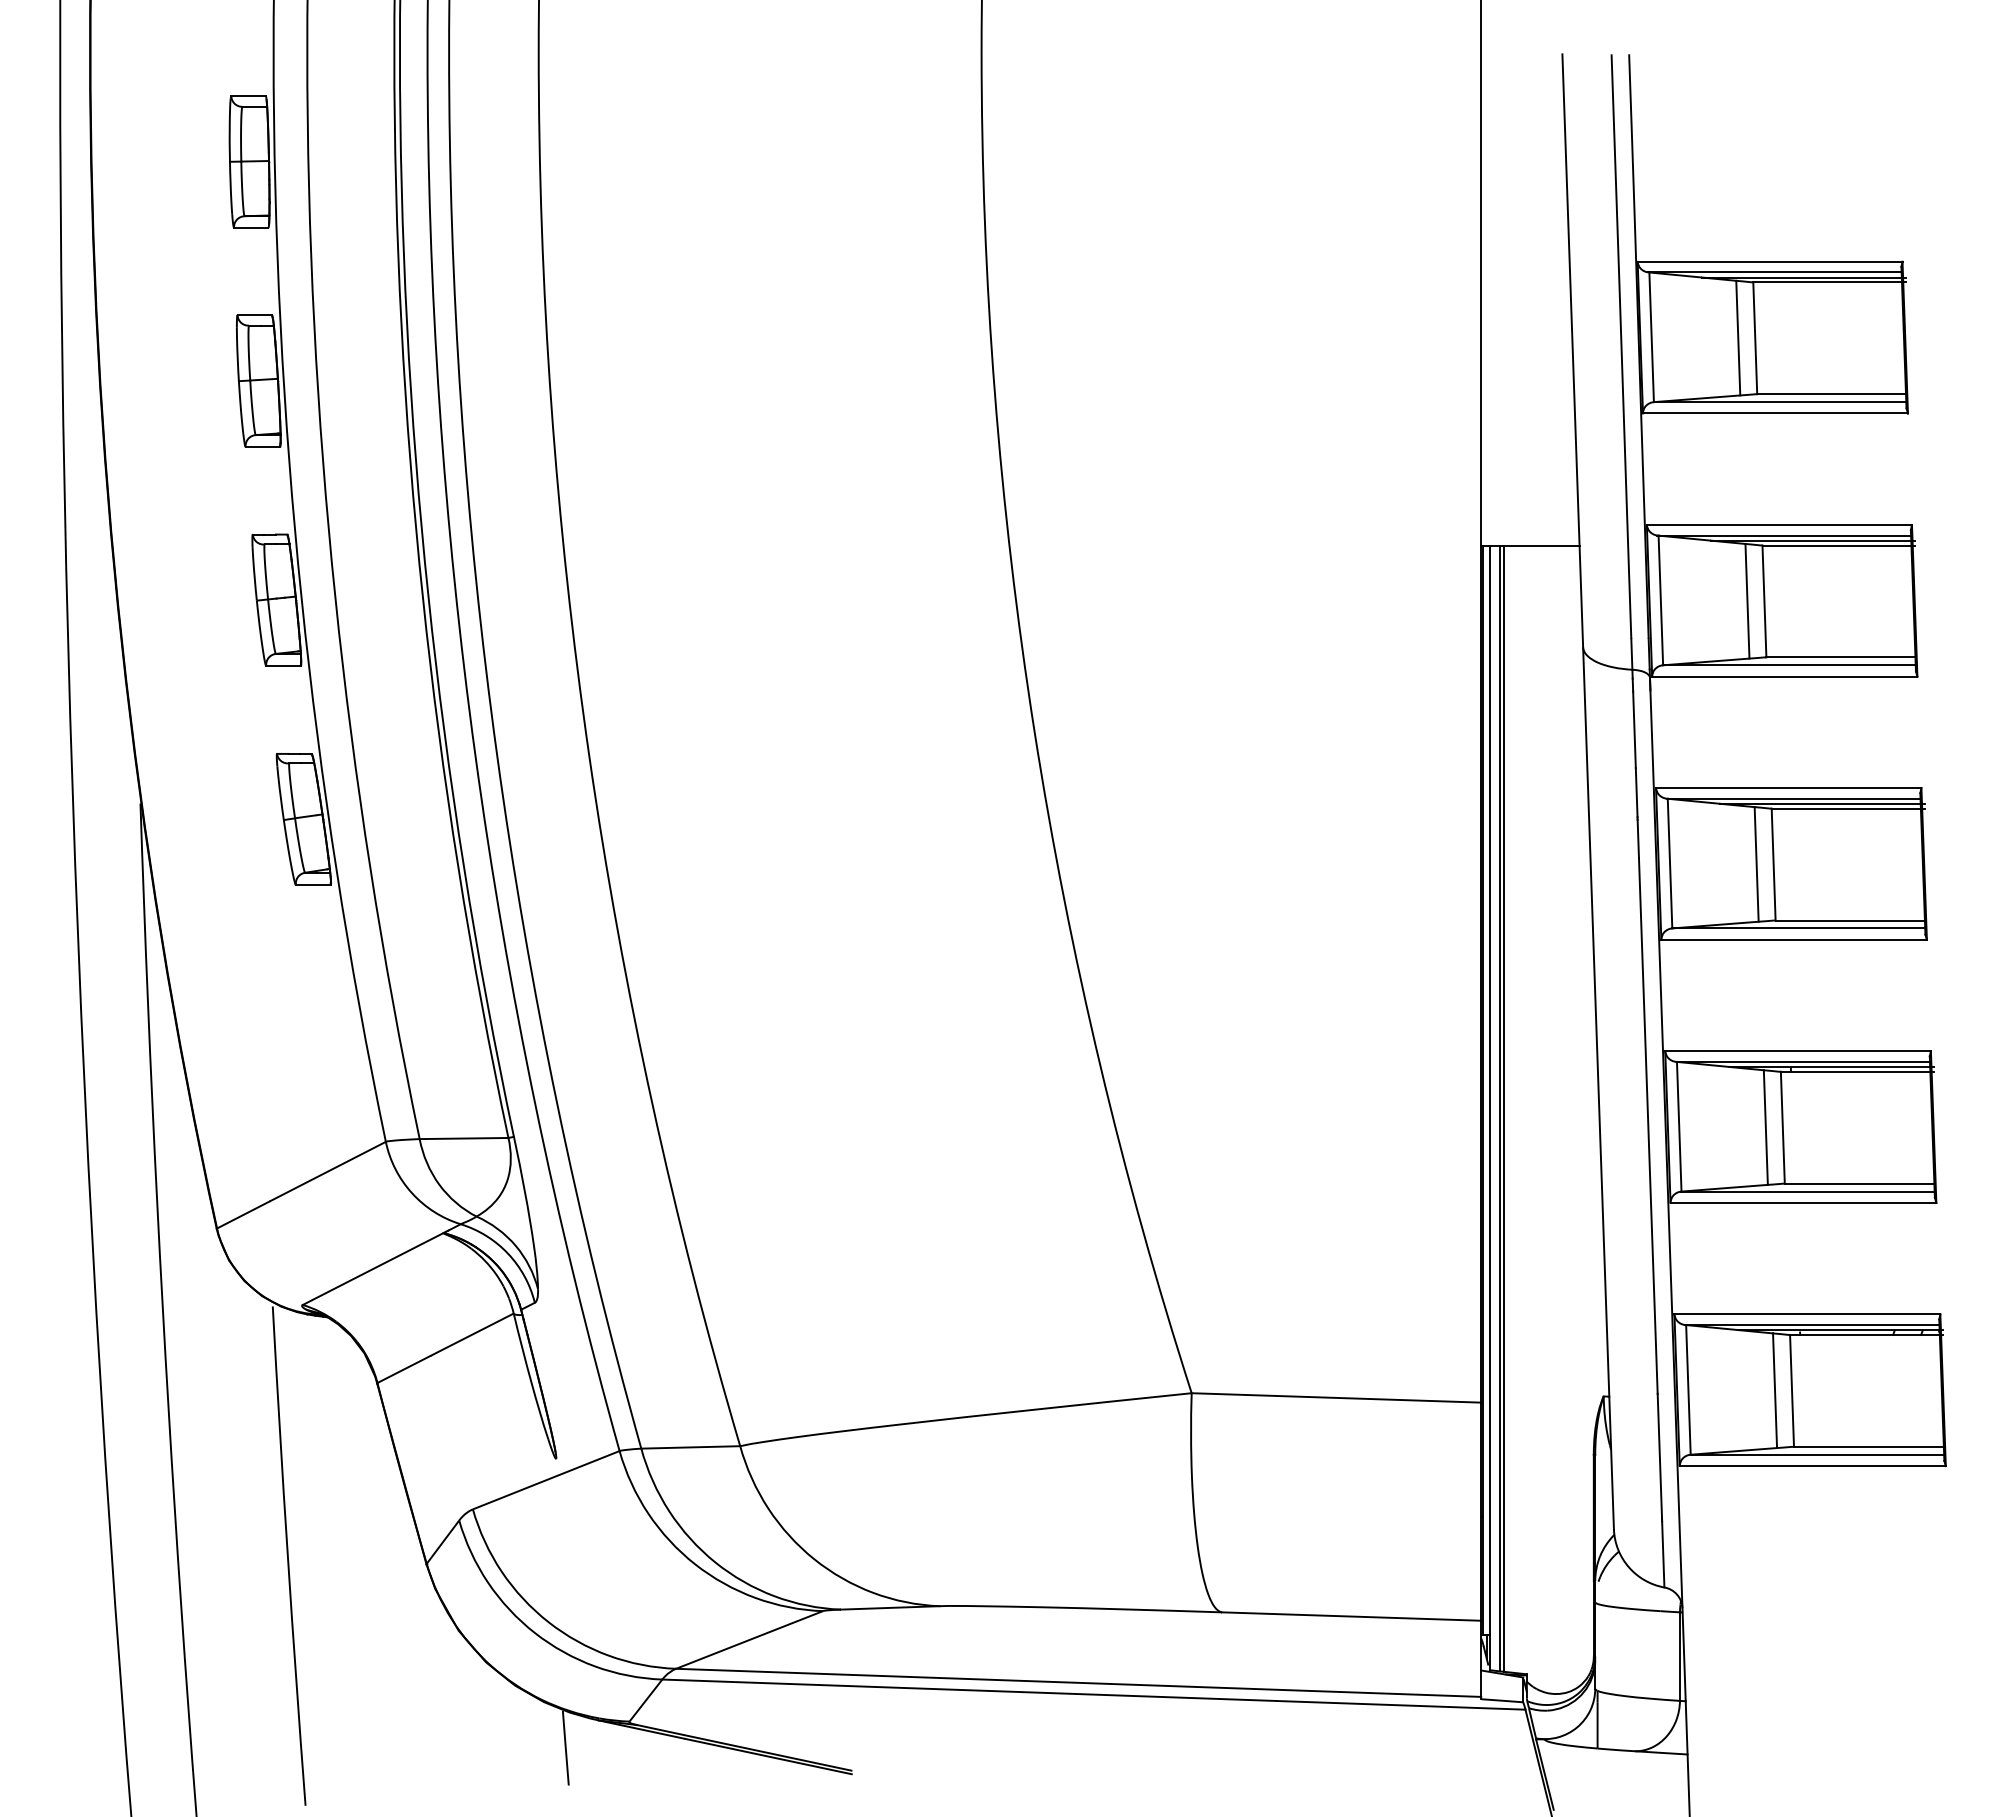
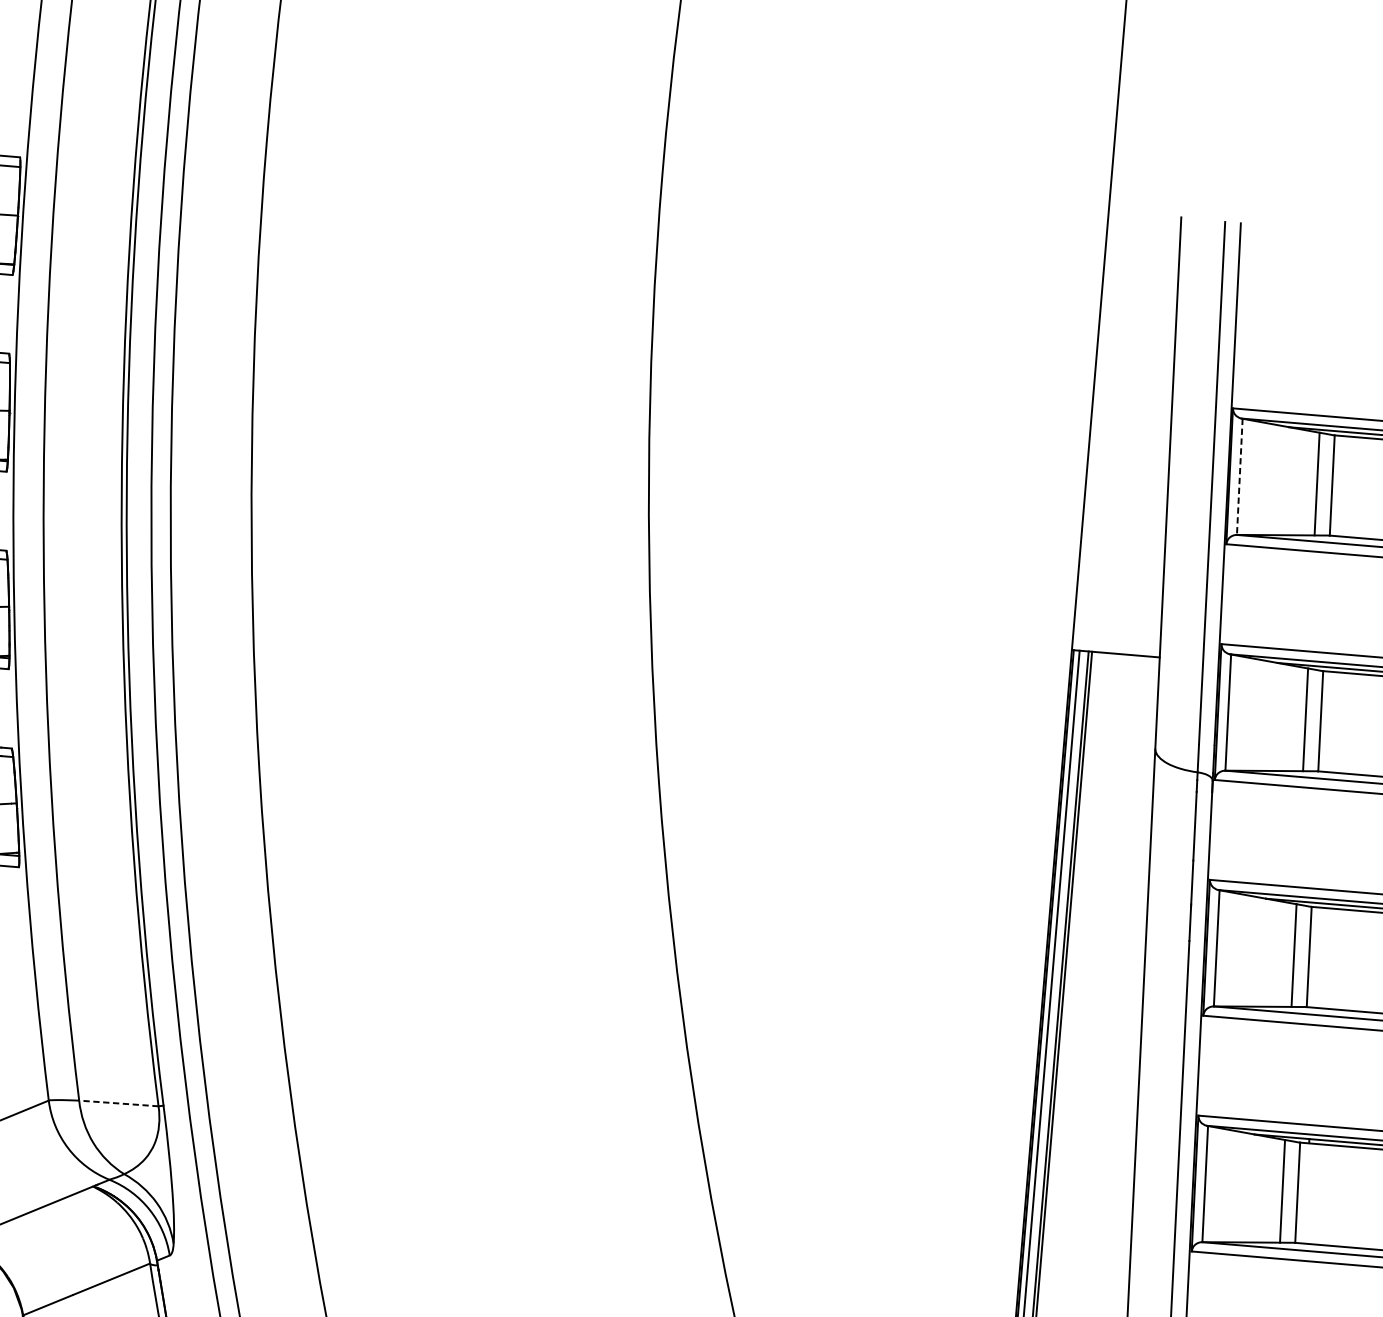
line: (1651, 337) -> (1239, 477), solid -> dashed
line: (463, 1138) -> (118, 1103), solid -> dashed

